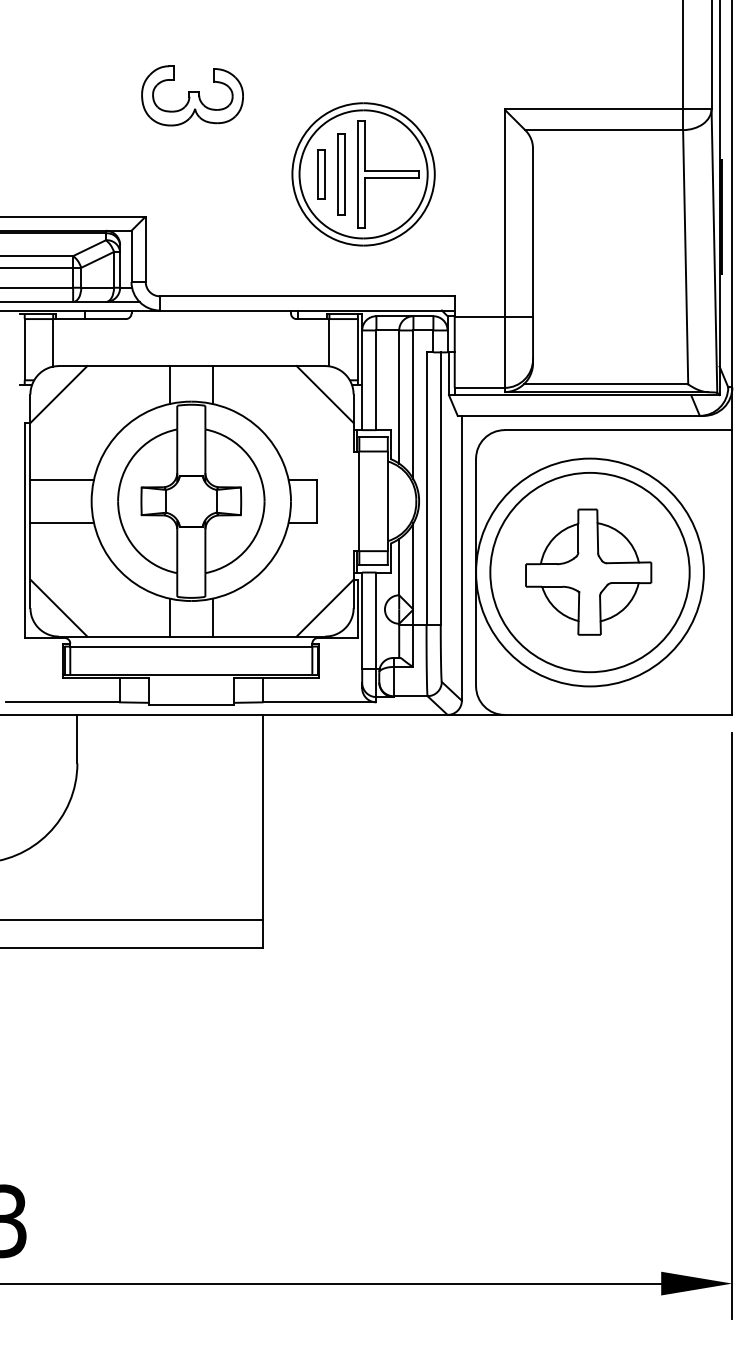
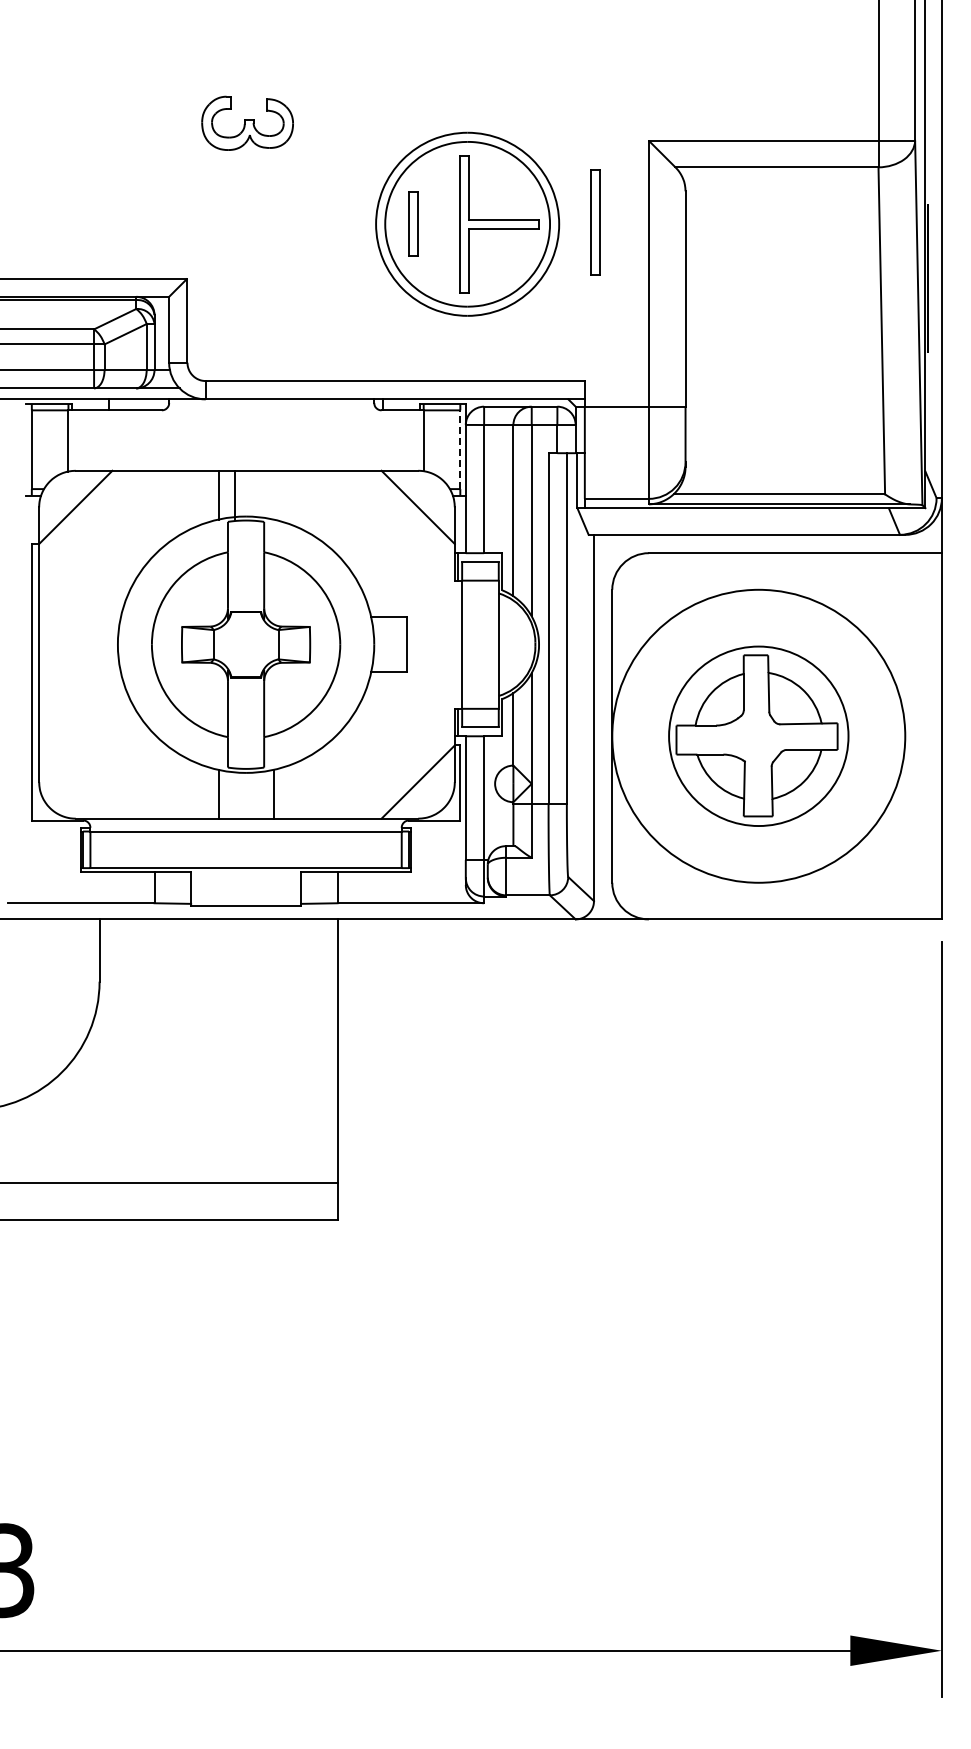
part: (192, 96) -> (247, 123), size x0.7
part: (341, 174) -> (595, 222), moved
line: (358, 349) -> (460, 449), solid -> dashed
line: (212, 384) -> (234, 494), moved
line: (61, 480) -> (79, 617), removed
line: (61, 522) -> (79, 672), removed
circle: (589, 572) -> (758, 736), size x0.7
line: (58, 607) -> (75, 781), removed

